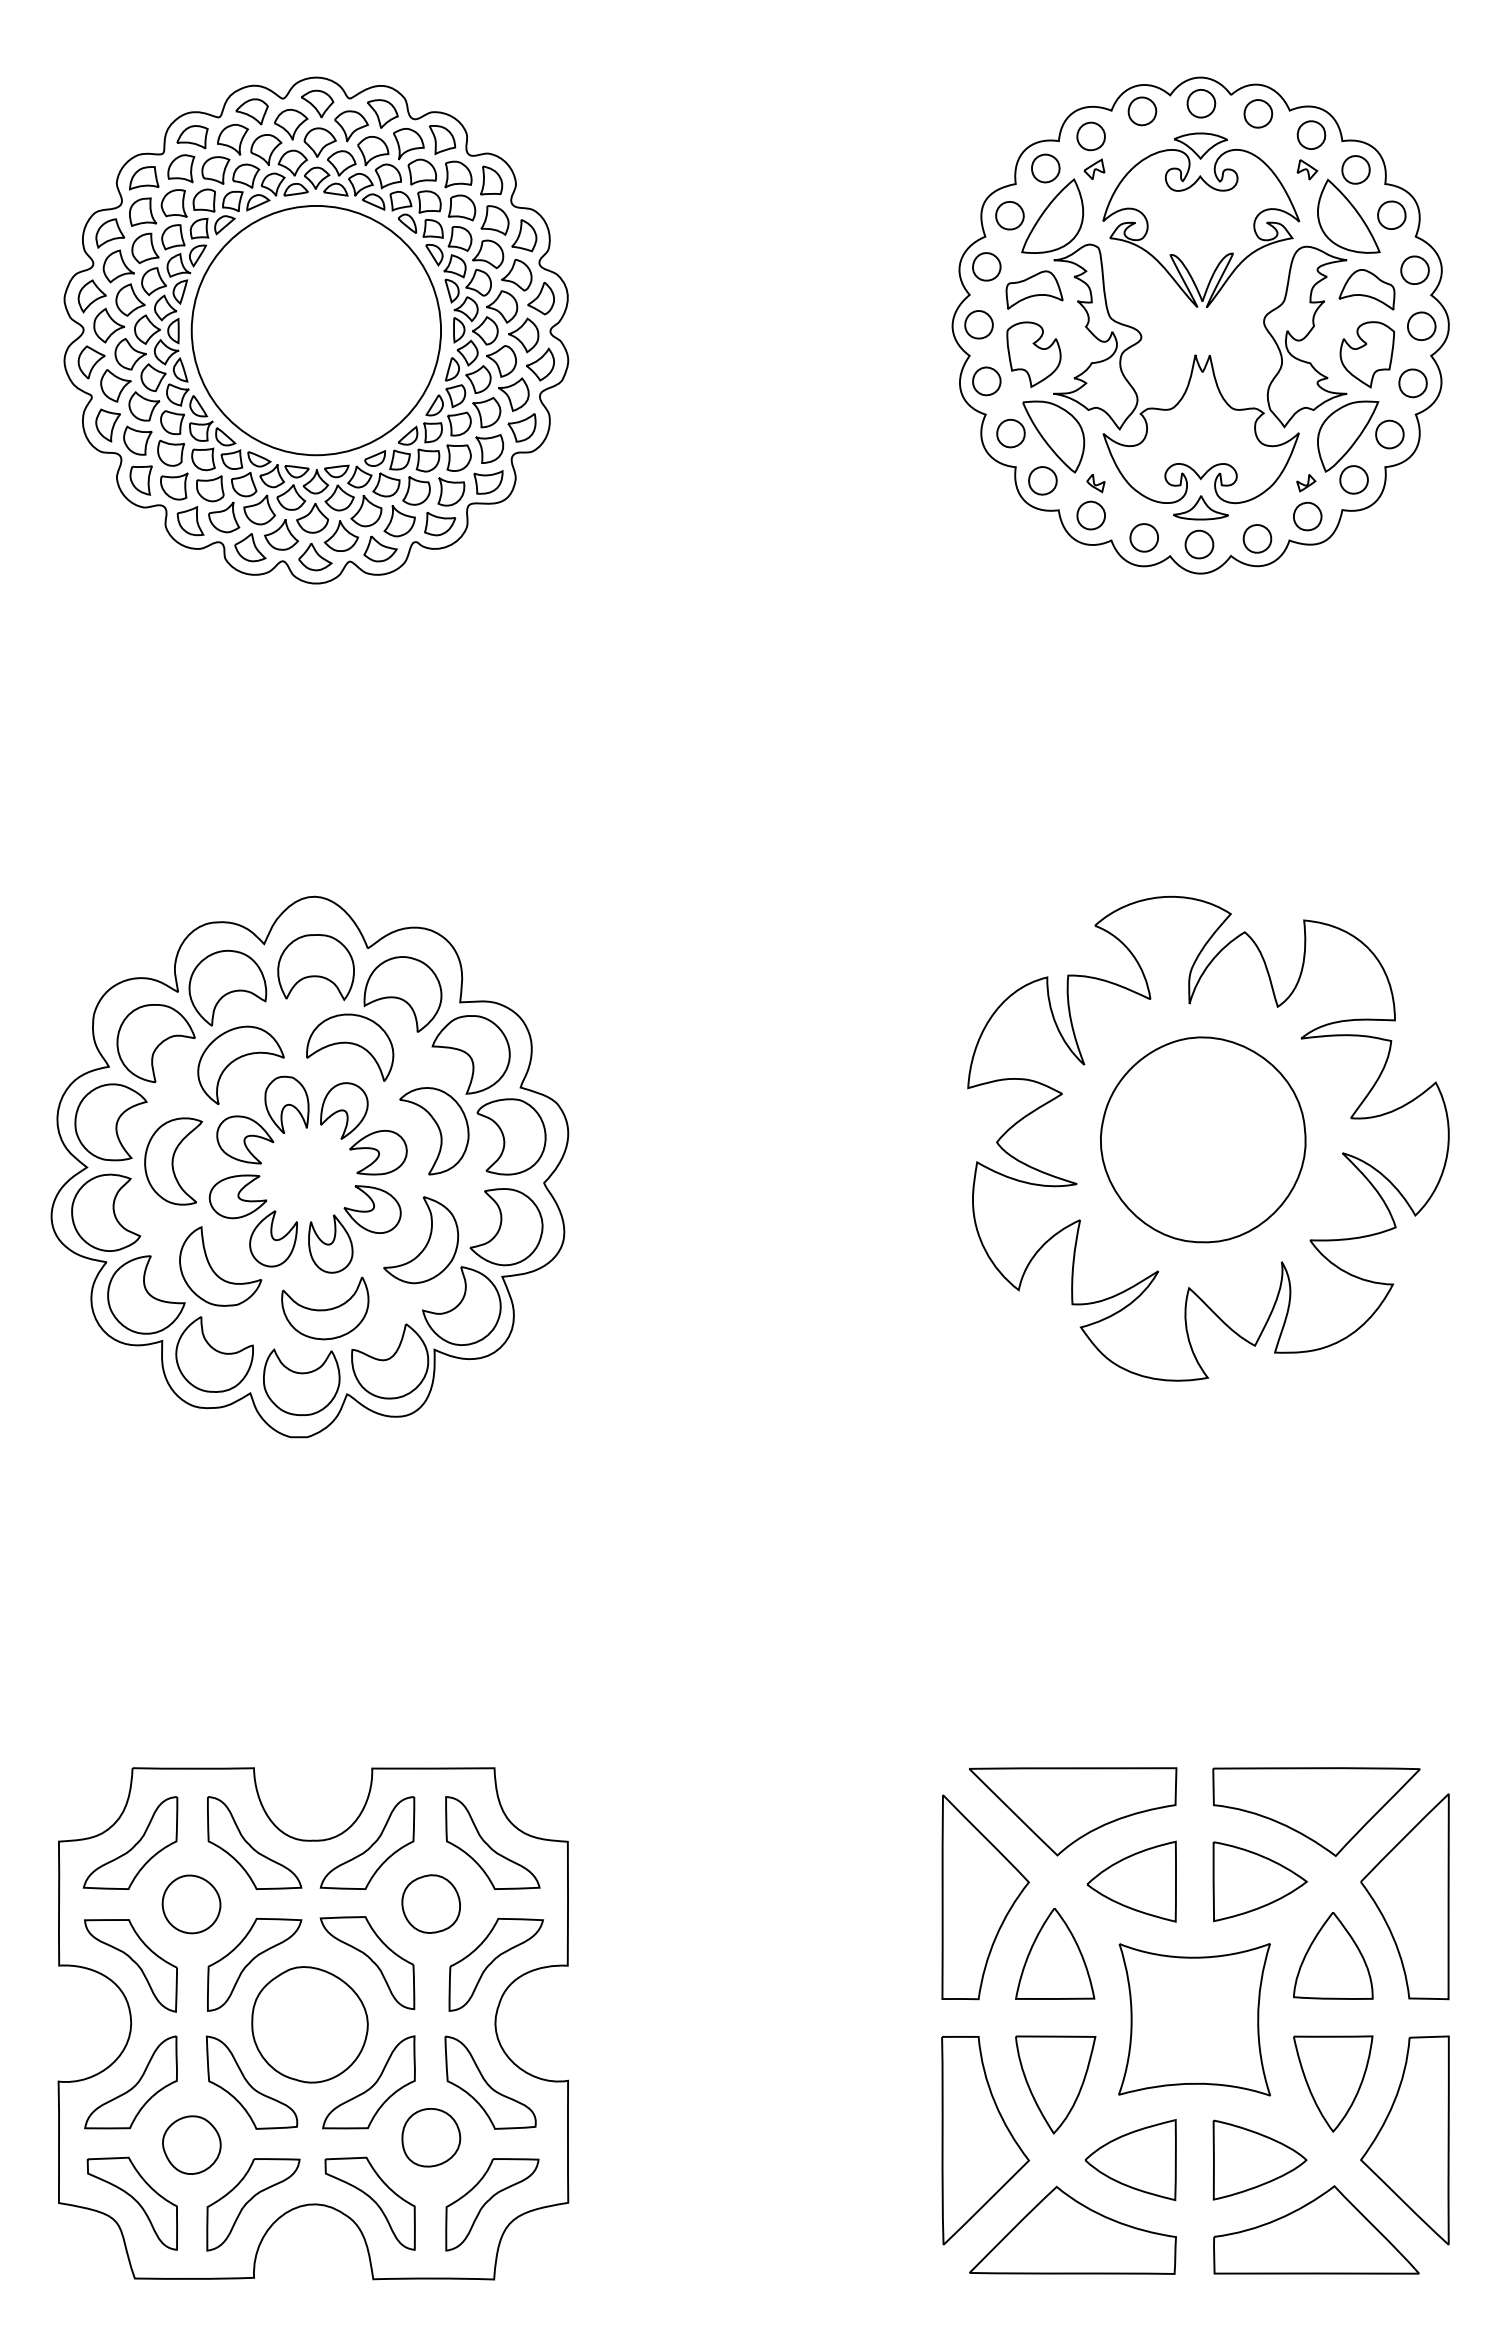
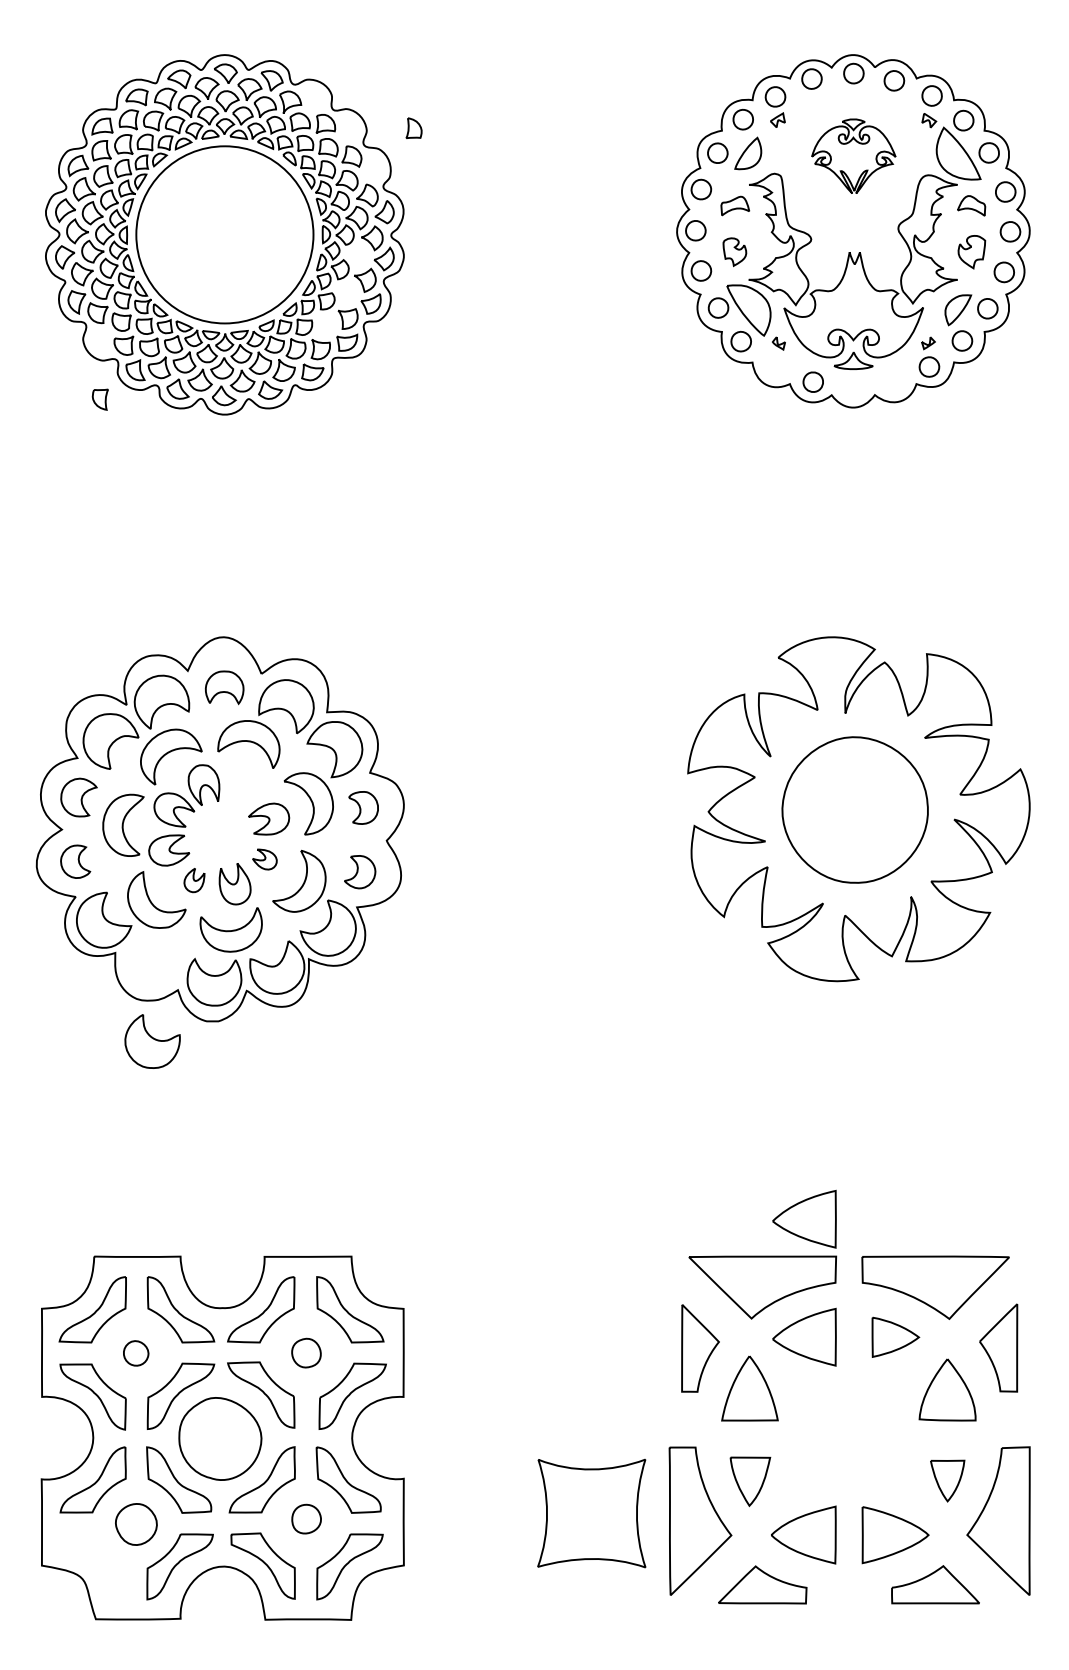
part: (442, 140) -> (314, 99), removed
part: (491, 180) -> (414, 128), moved
part: (1052, 215) -> (748, 153), size x0.6
part: (1201, 219) -> (853, 155), size x0.6
part: (524, 235) -> (372, 167), removed
part: (1034, 289) -> (735, 205), size x0.7
part: (1366, 289) -> (971, 205), size x0.7
part: (1033, 354) -> (734, 251), size x0.6
part: (1367, 354) -> (971, 251), size x0.7
part: (501, 361) -> (356, 256), removed
part: (486, 412) -> (345, 293), removed
part: (1348, 436) -> (958, 310), size x0.6
part: (458, 457) -> (325, 325), removed
part: (140, 480) -> (99, 399), moved
part: (1090, 515) -> (775, 366), removed
part: (1257, 538) -> (893, 382), removed
part: (1199, 544) -> (852, 386), removed
part: (315, 967) -> (224, 687), size x0.7
part: (344, 1110) -> (244, 789), removed
part: (110, 1122) -> (78, 797), size x0.7
part: (511, 1136) -> (363, 807), size x0.6
part: (372, 1209) -> (264, 859), size x0.6
part: (106, 1212) -> (75, 861), size x0.6
part: (506, 1227) -> (360, 872), size x0.6
part: (273, 1238) -> (194, 880), size x0.6
part: (214, 1354) -> (152, 1041), moved
part: (1131, 1715) -> (804, 1219), added
part: (1260, 1881) -> (895, 1337), size x0.7
part: (1404, 1896) -> (998, 1347), size x0.6
part: (985, 1897) -> (700, 1348), size x0.6
part: (430, 1903) -> (306, 1352), size x0.7
part: (191, 1904) -> (136, 1353), size x0.6
part: (1194, 2019) -> (591, 1513), moved
part: (1333, 2083) -> (947, 1480), size x0.6
part: (1055, 2084) -> (750, 1481), size x0.7
part: (431, 2137) -> (306, 1519), size x0.7
part: (131, 2203) -> (93, 1565), removed
part: (1072, 2229) -> (762, 1584), size x0.6
part: (1316, 2229) -> (935, 1584), size x0.6

